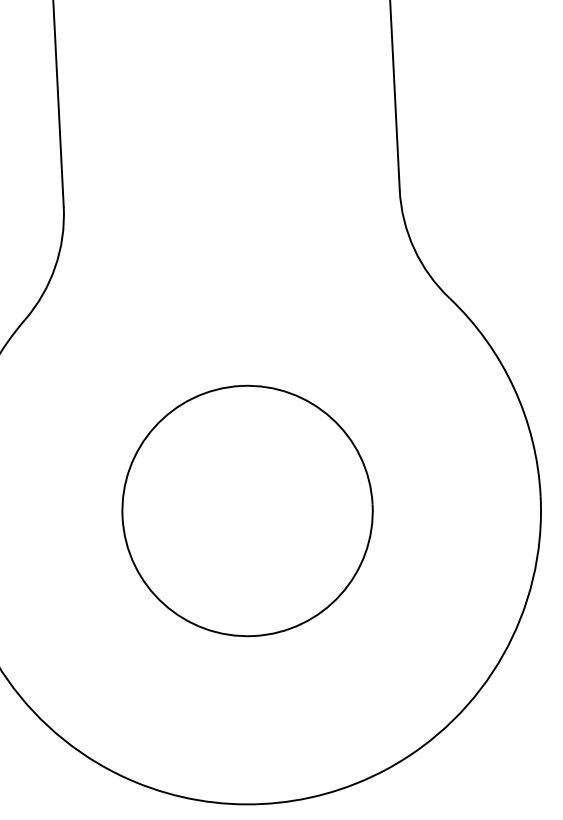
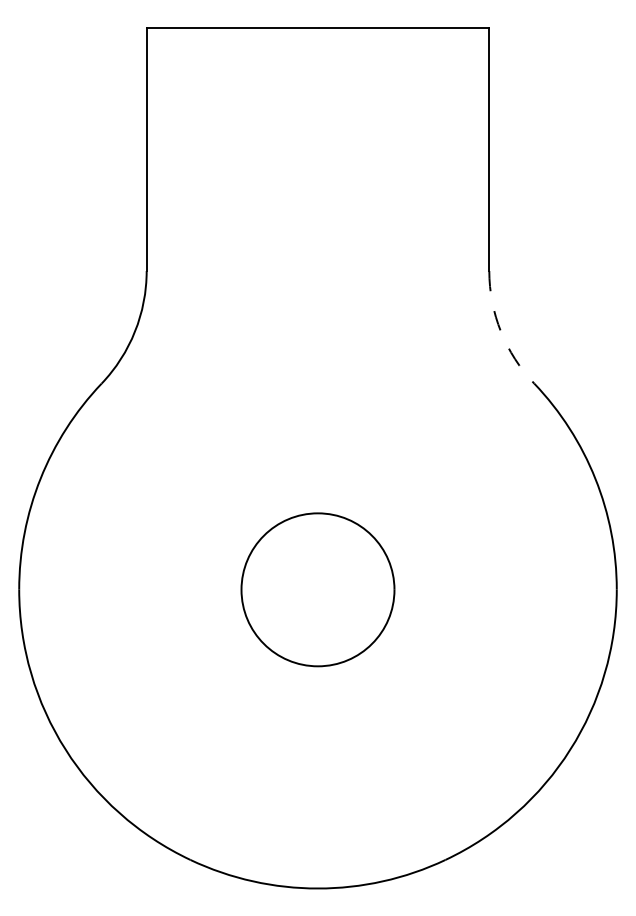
arc: (413, 248) -> (500, 331), solid -> dashed
part: (247, 510) -> (317, 589), size x0.6

